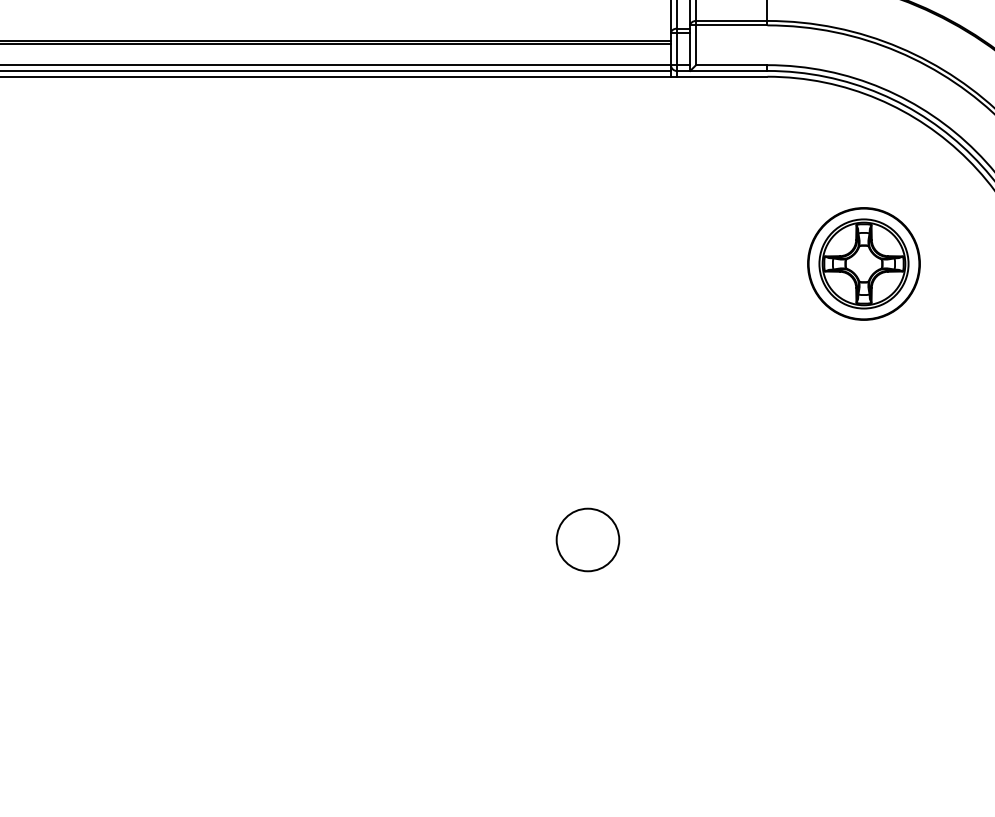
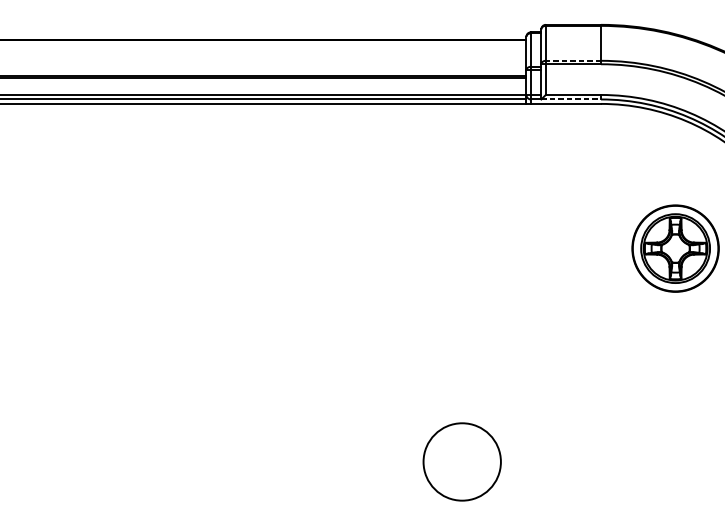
line: (731, 20) -> (573, 60), solid -> dashed
line: (728, 70) -> (570, 99), solid -> dashed
circle: (587, 539) -> (461, 461), size x1.6

